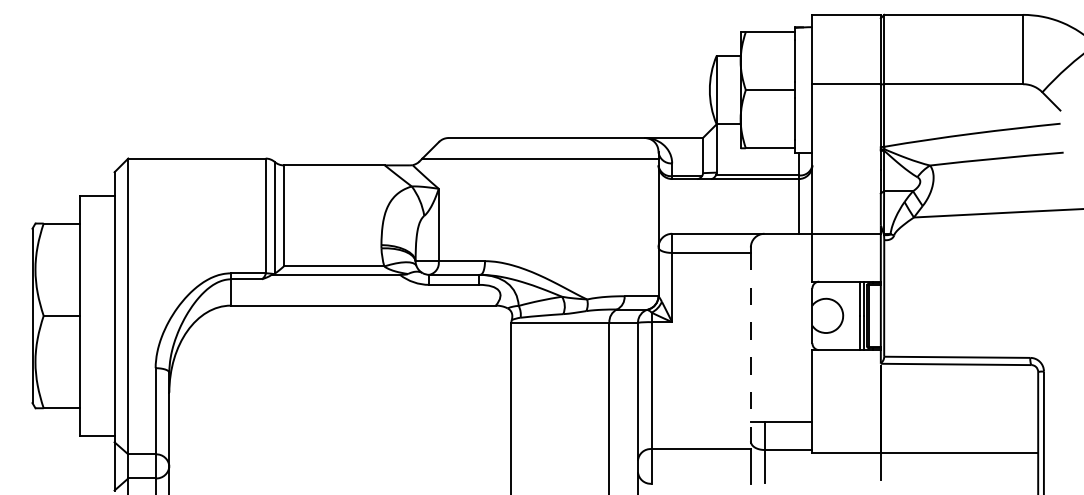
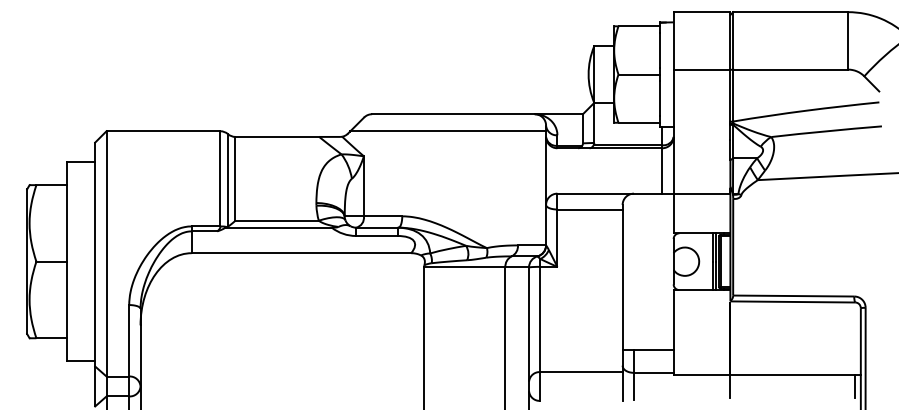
line: (750, 351) -> (622, 291), dashed -> solid
line: (1031, 466) -> (855, 386), added

